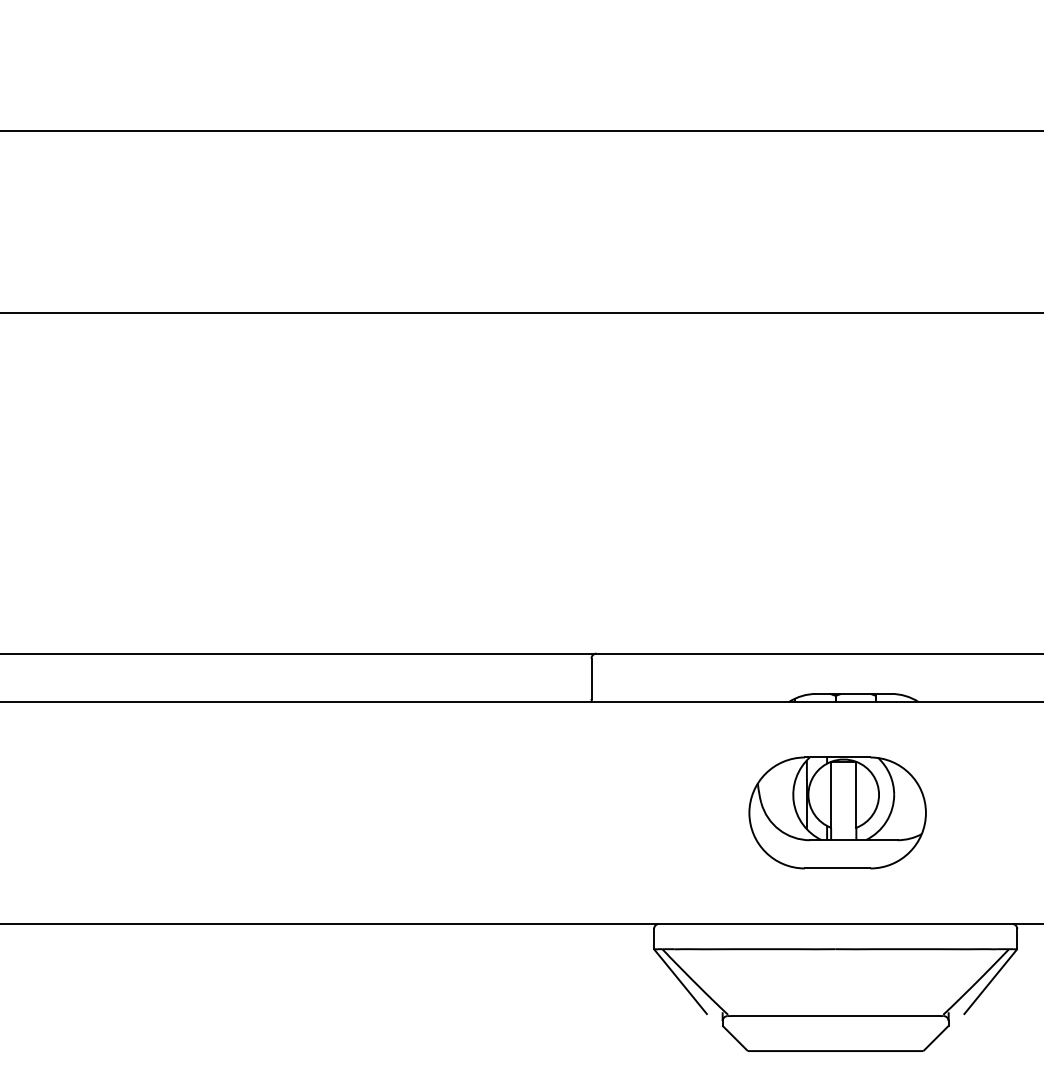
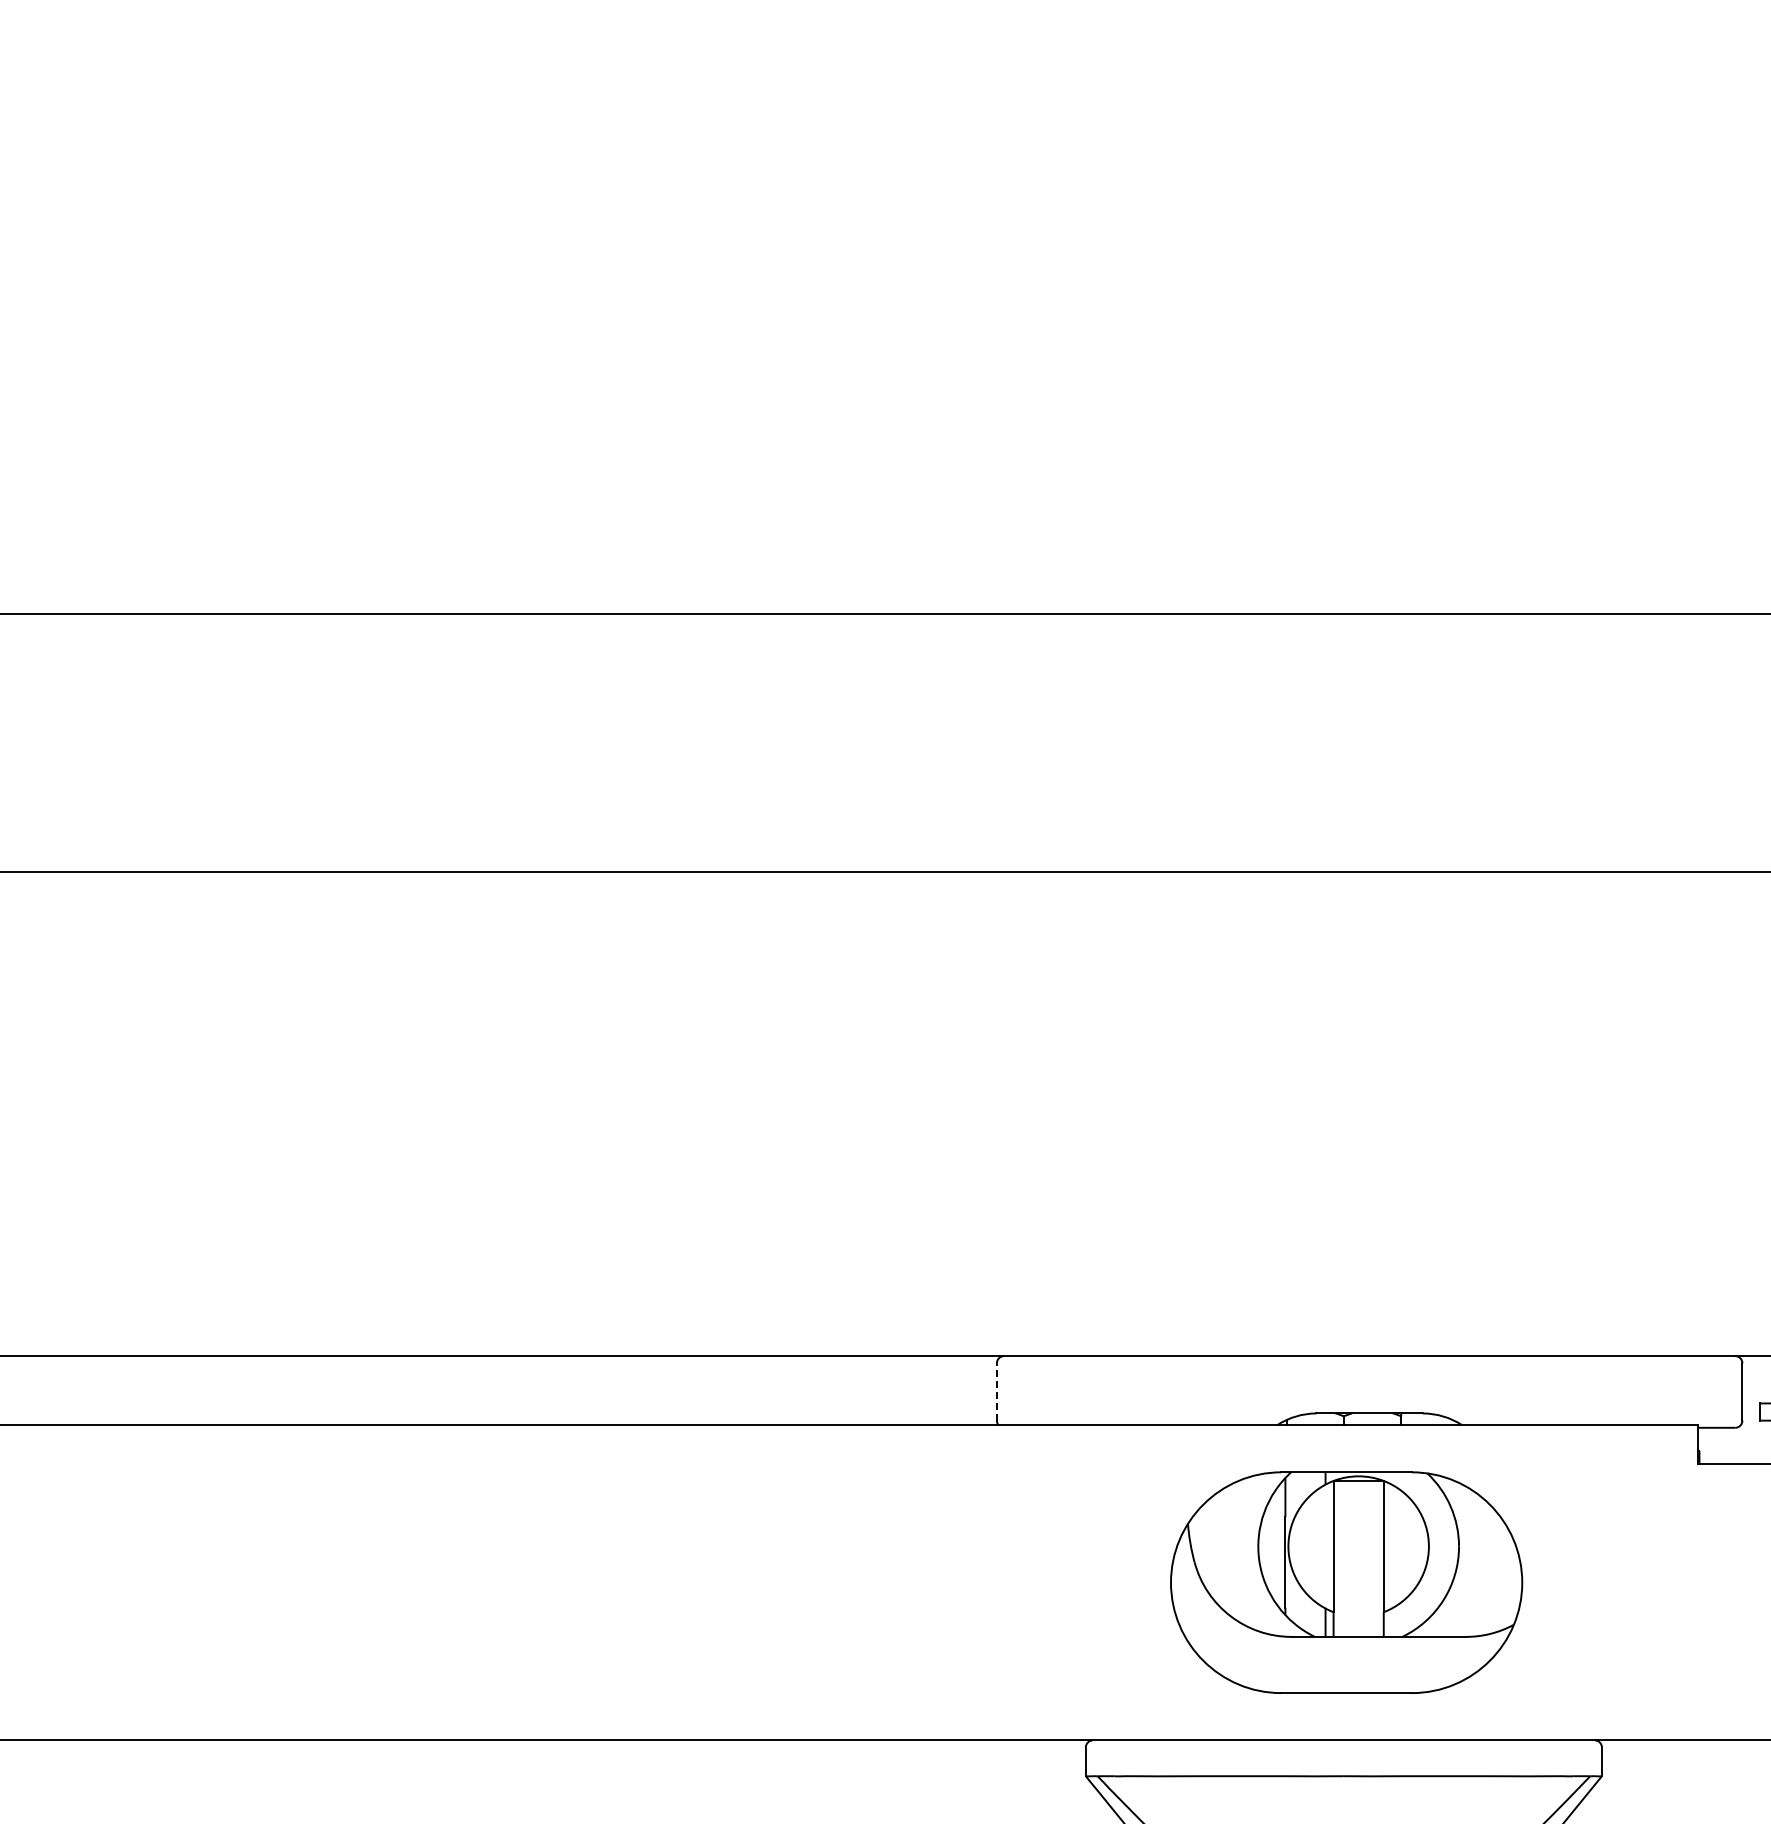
line: (591, 678) -> (996, 1391), solid -> dashed
part: (837, 812) -> (1346, 1582), size x1.4

